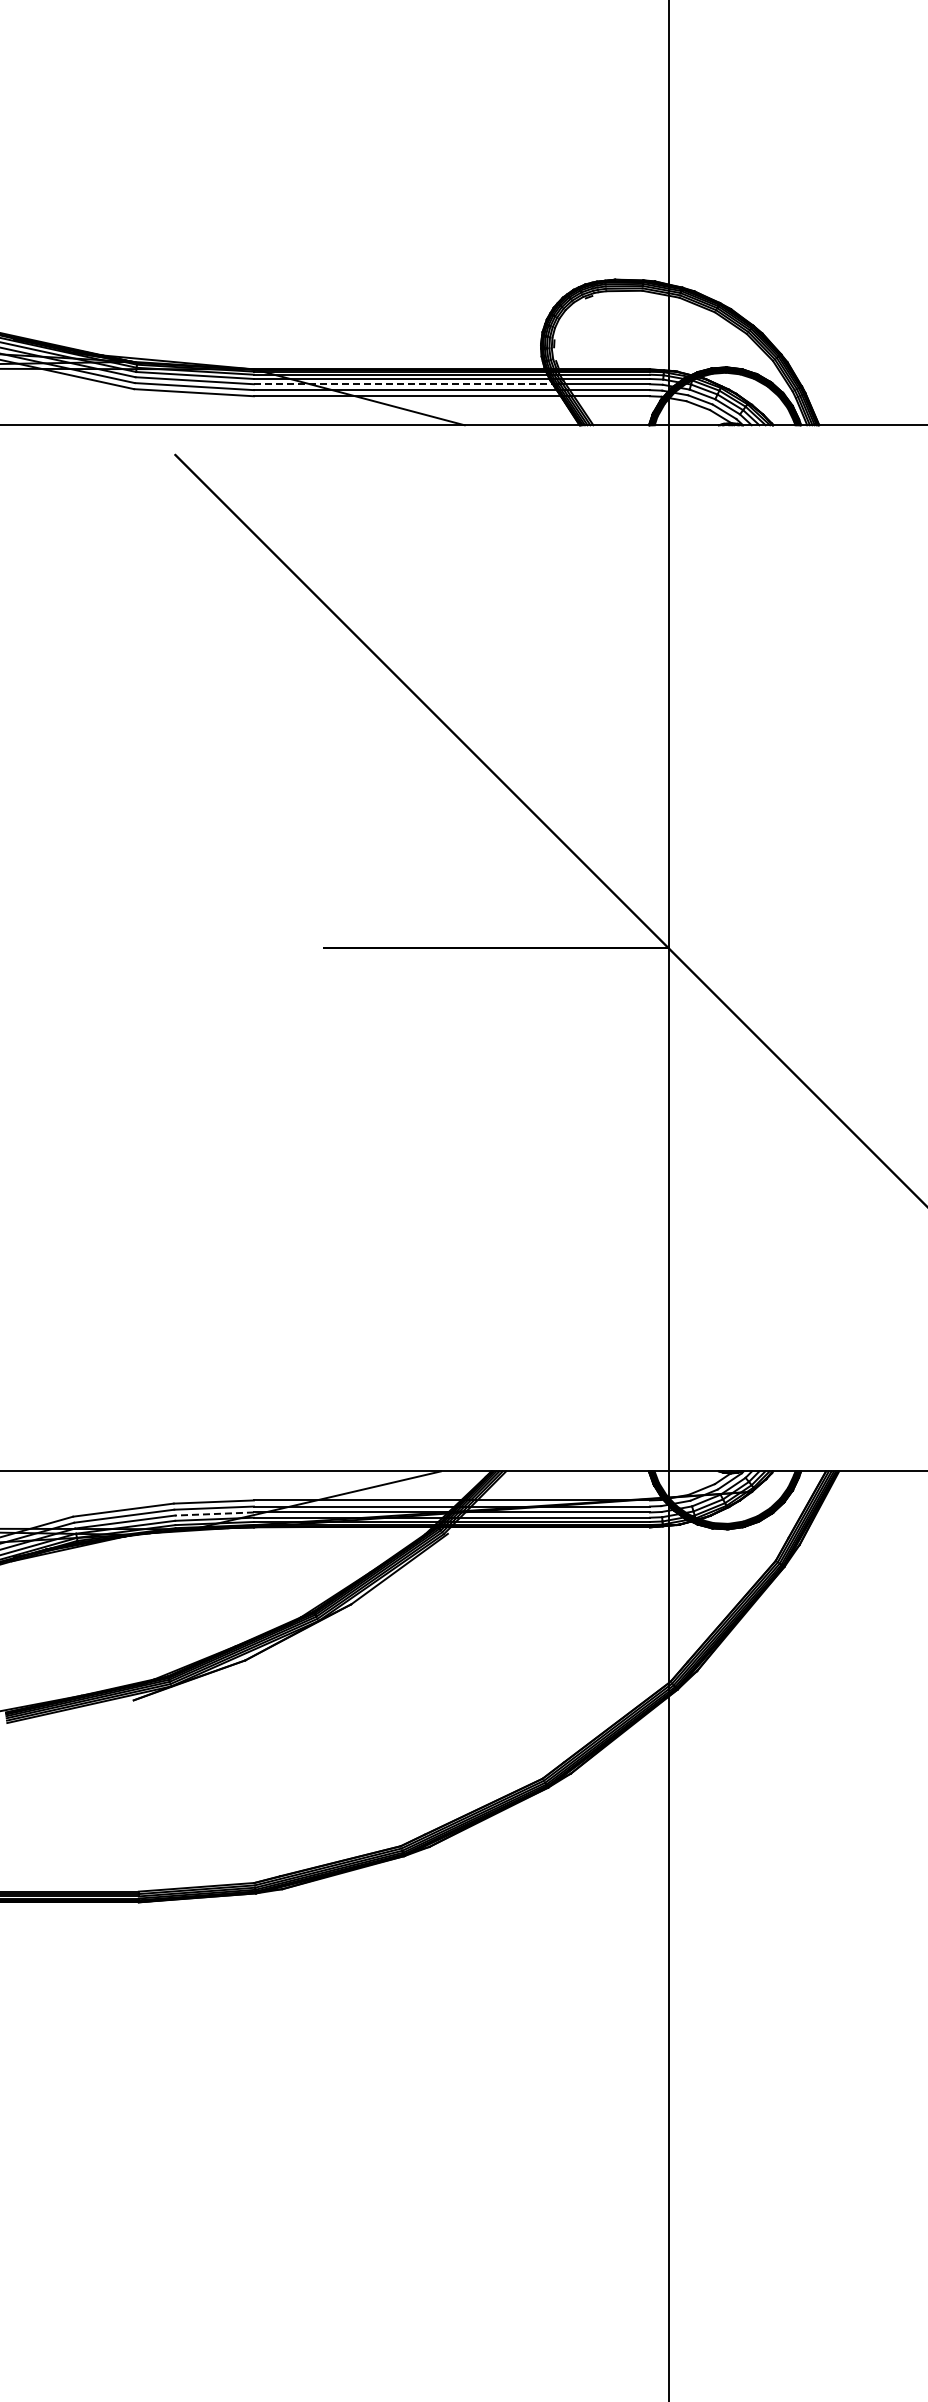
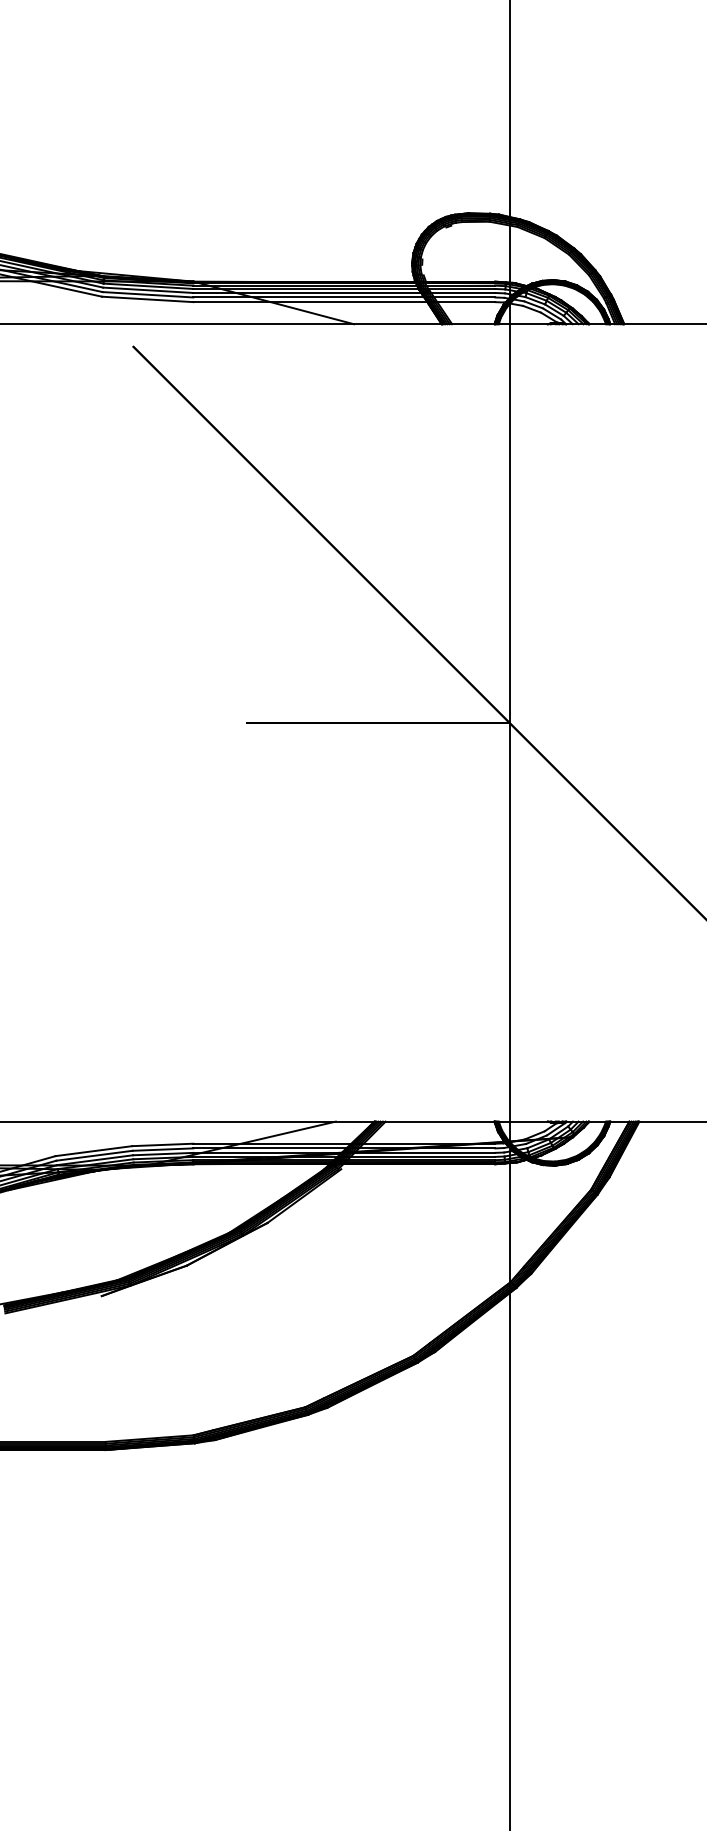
line: (403, 384) -> (307, 293), dashed -> solid
line: (214, 1514) -> (163, 1154), dashed -> solid

